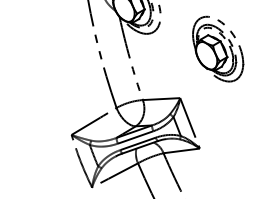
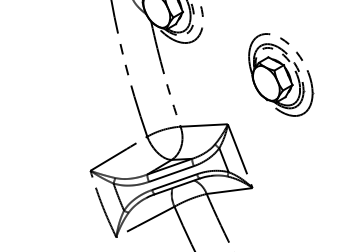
part: (218, 48) -> (281, 74), moved

